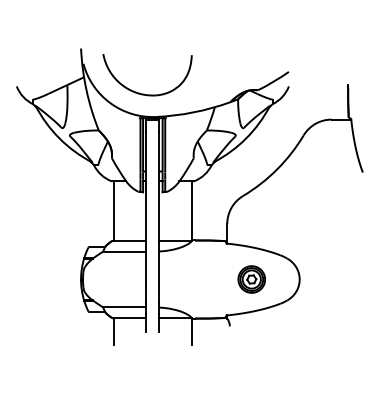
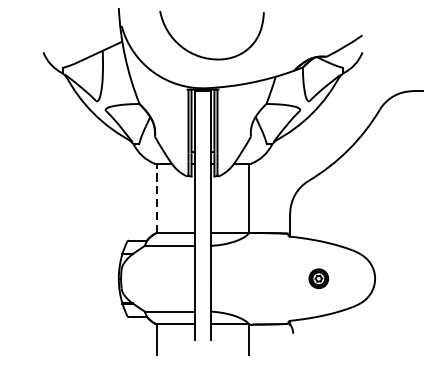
part: (144, 93) -> (208, 57), moved
line: (113, 210) -> (156, 197), solid -> dashed
part: (251, 279) -> (318, 278), size x0.6

